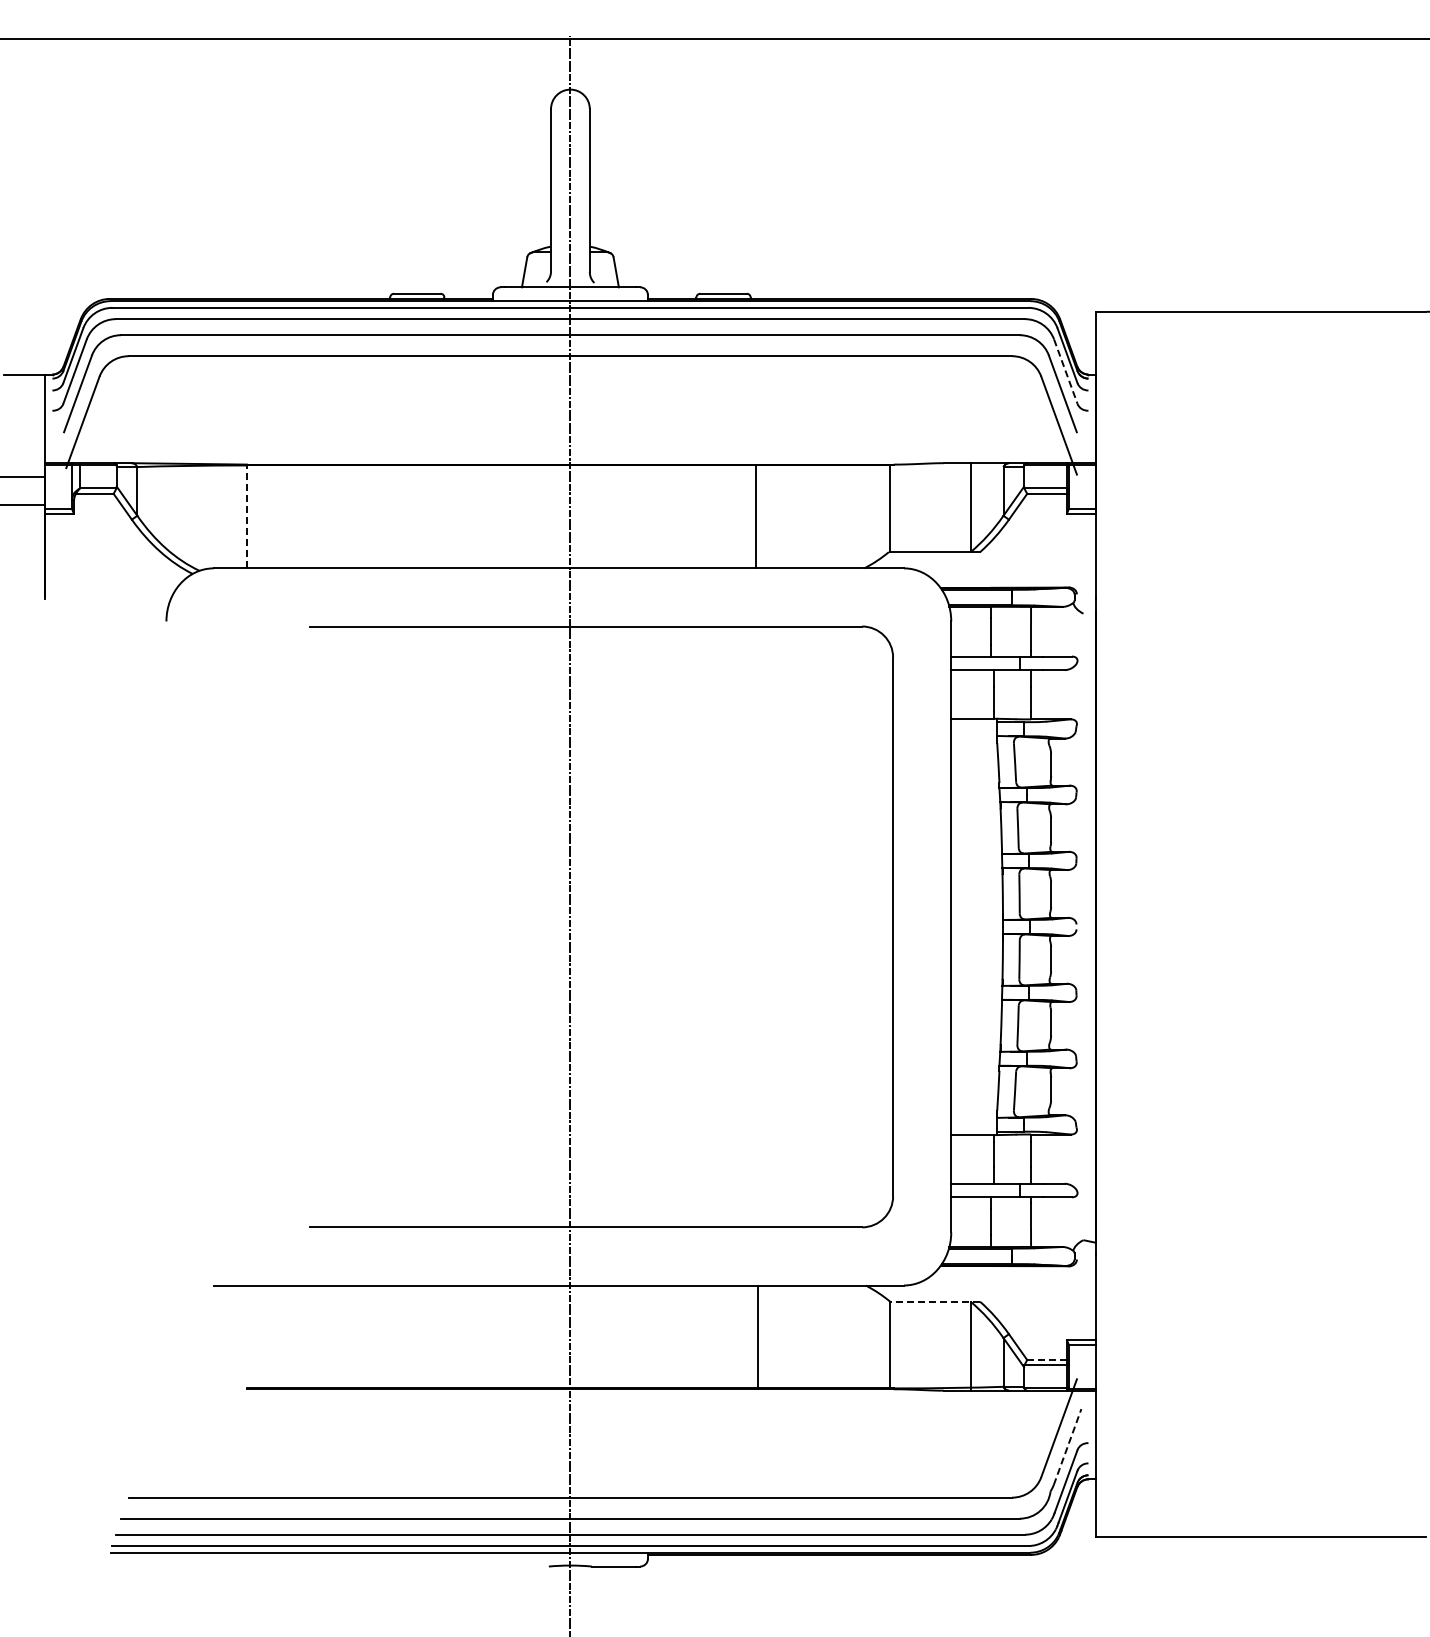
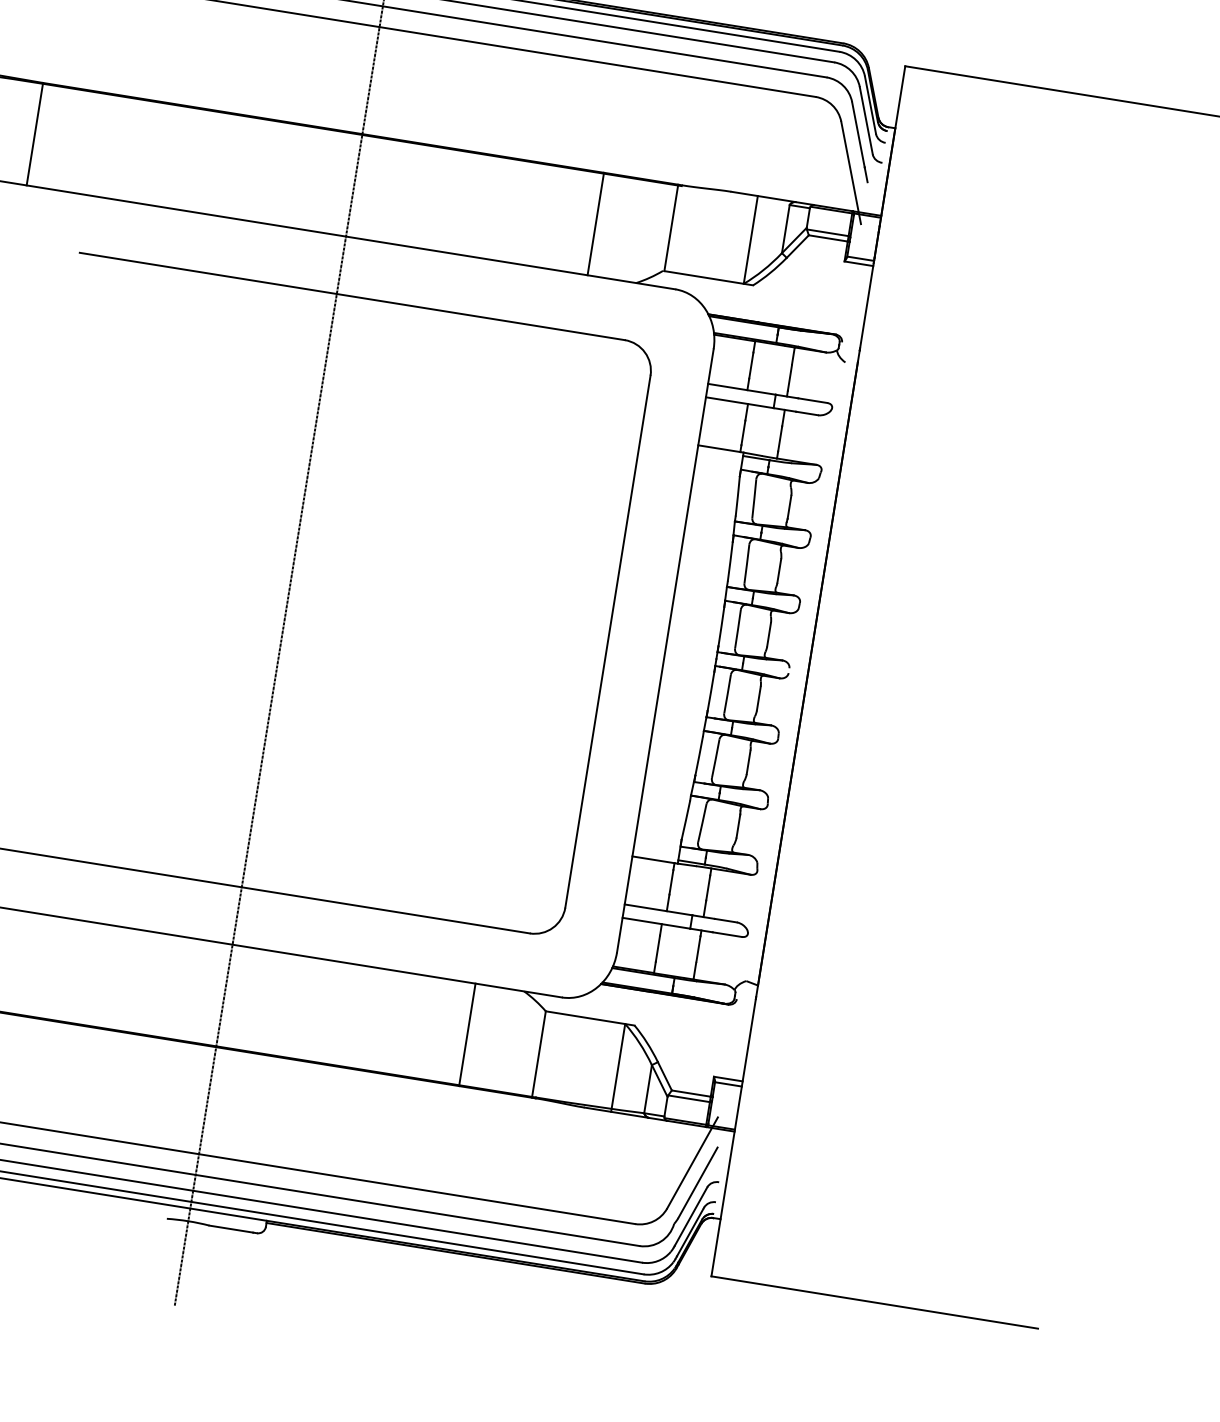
line: (1066, 372) -> (866, 121), dashed -> solid
line: (247, 516) -> (35, 134), dashed -> solid
line: (756, 516) -> (596, 224), moved
line: (935, 1301) -> (590, 1018), dashed -> solid
line: (758, 1337) -> (467, 1034), moved
line: (1046, 1359) -> (690, 1093), dashed -> solid
line: (1067, 1446) -> (697, 1182), dashed -> solid

